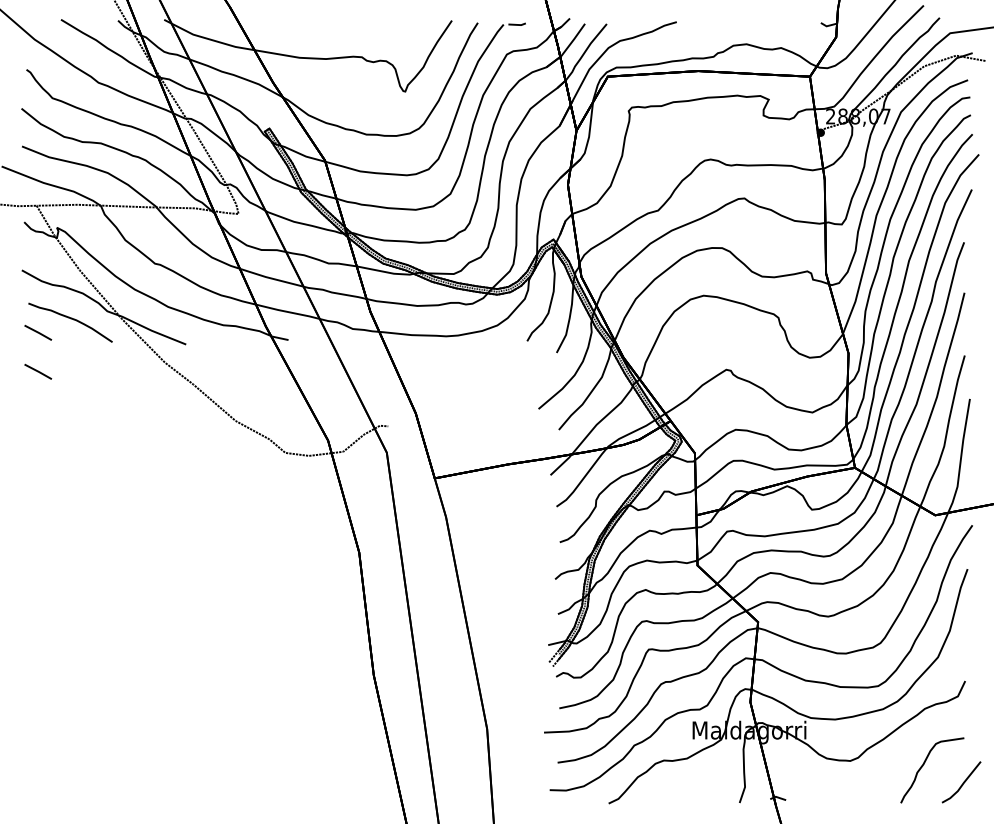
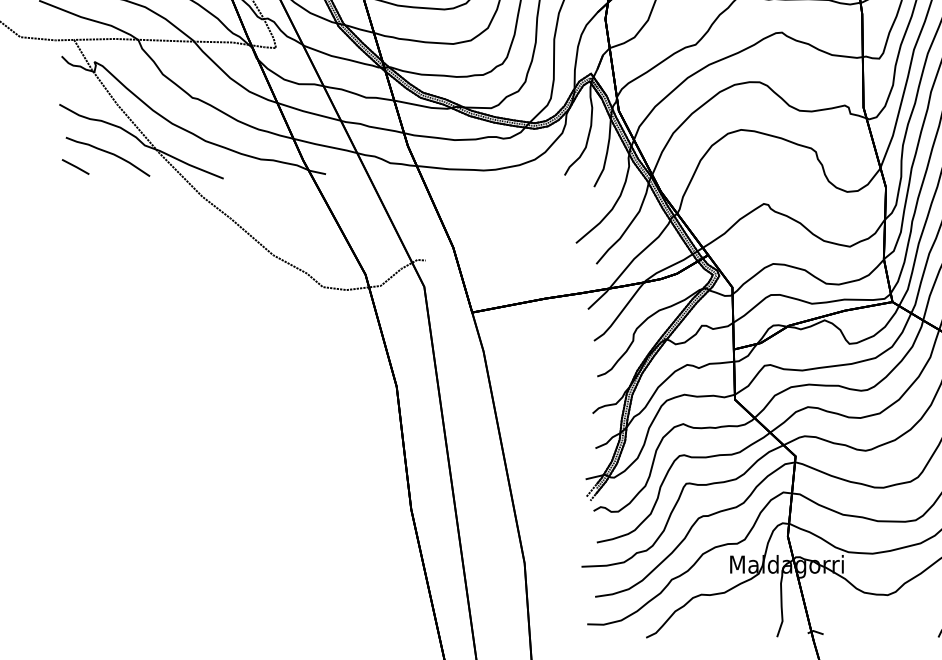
line: (38, 371) -> (75, 205), removed

